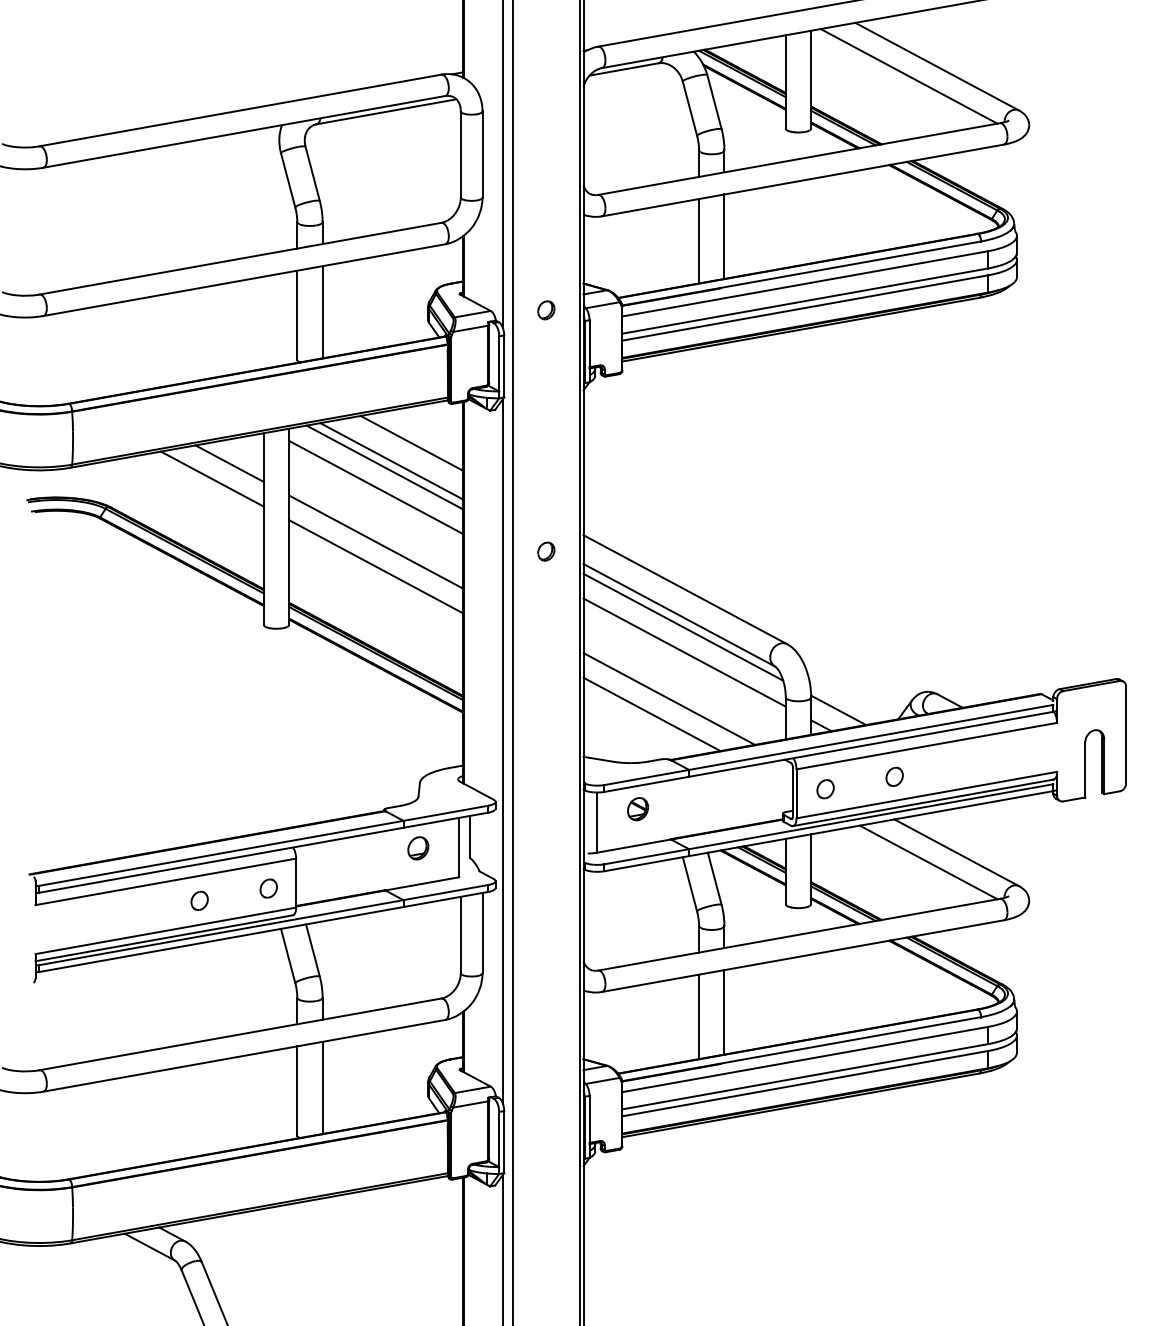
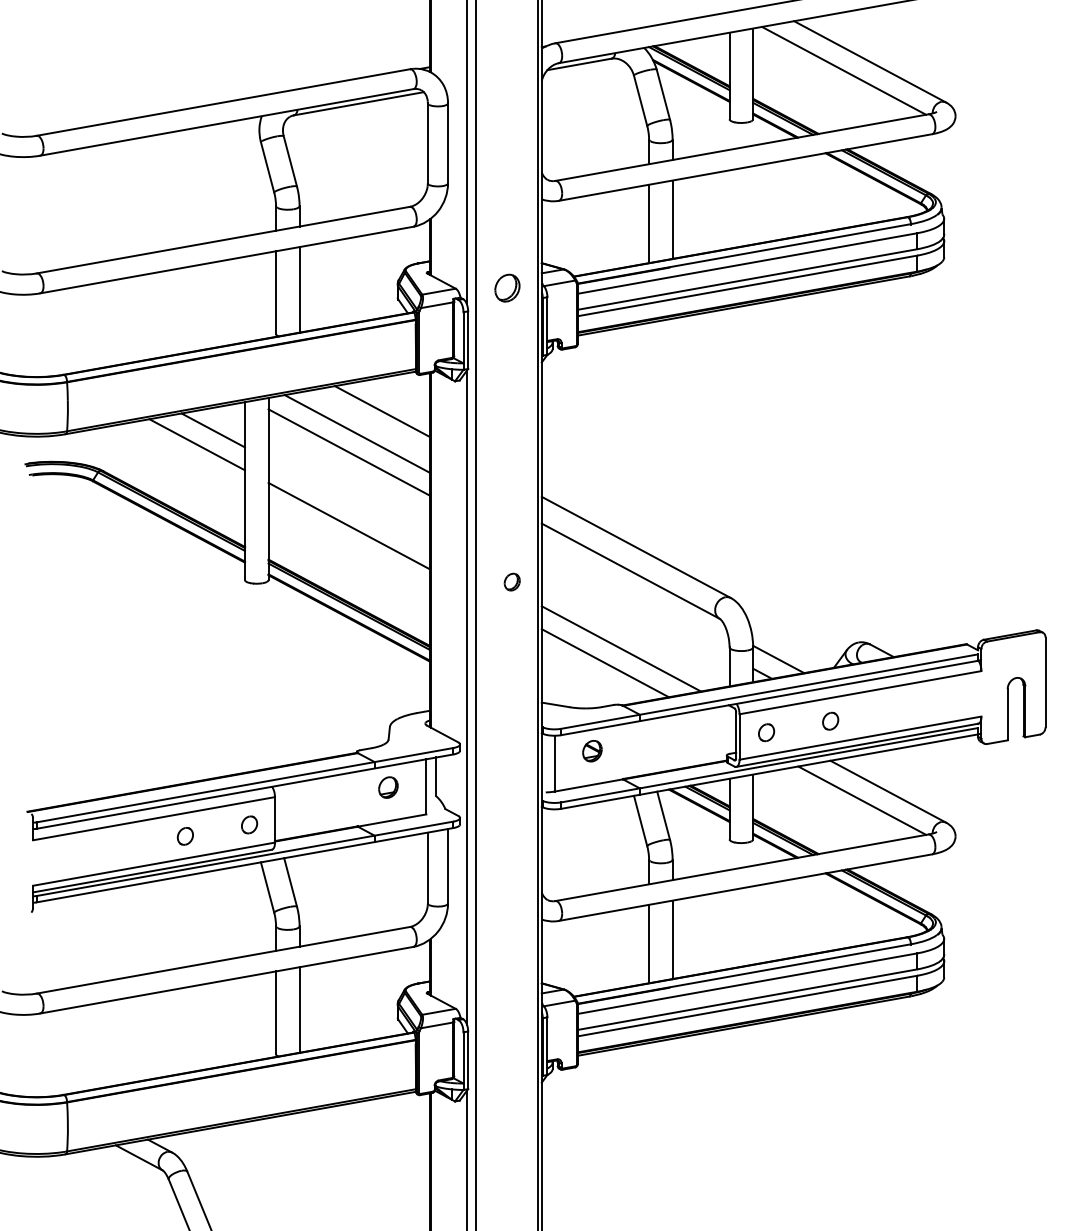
part: (545, 309) -> (506, 287), size x1.6
line: (391, 460) -> (363, 427), removed
line: (376, 542) -> (349, 503), removed
part: (545, 550) -> (511, 581), moved
line: (683, 626) -> (634, 581), removed
line: (684, 652) -> (635, 605), removed

